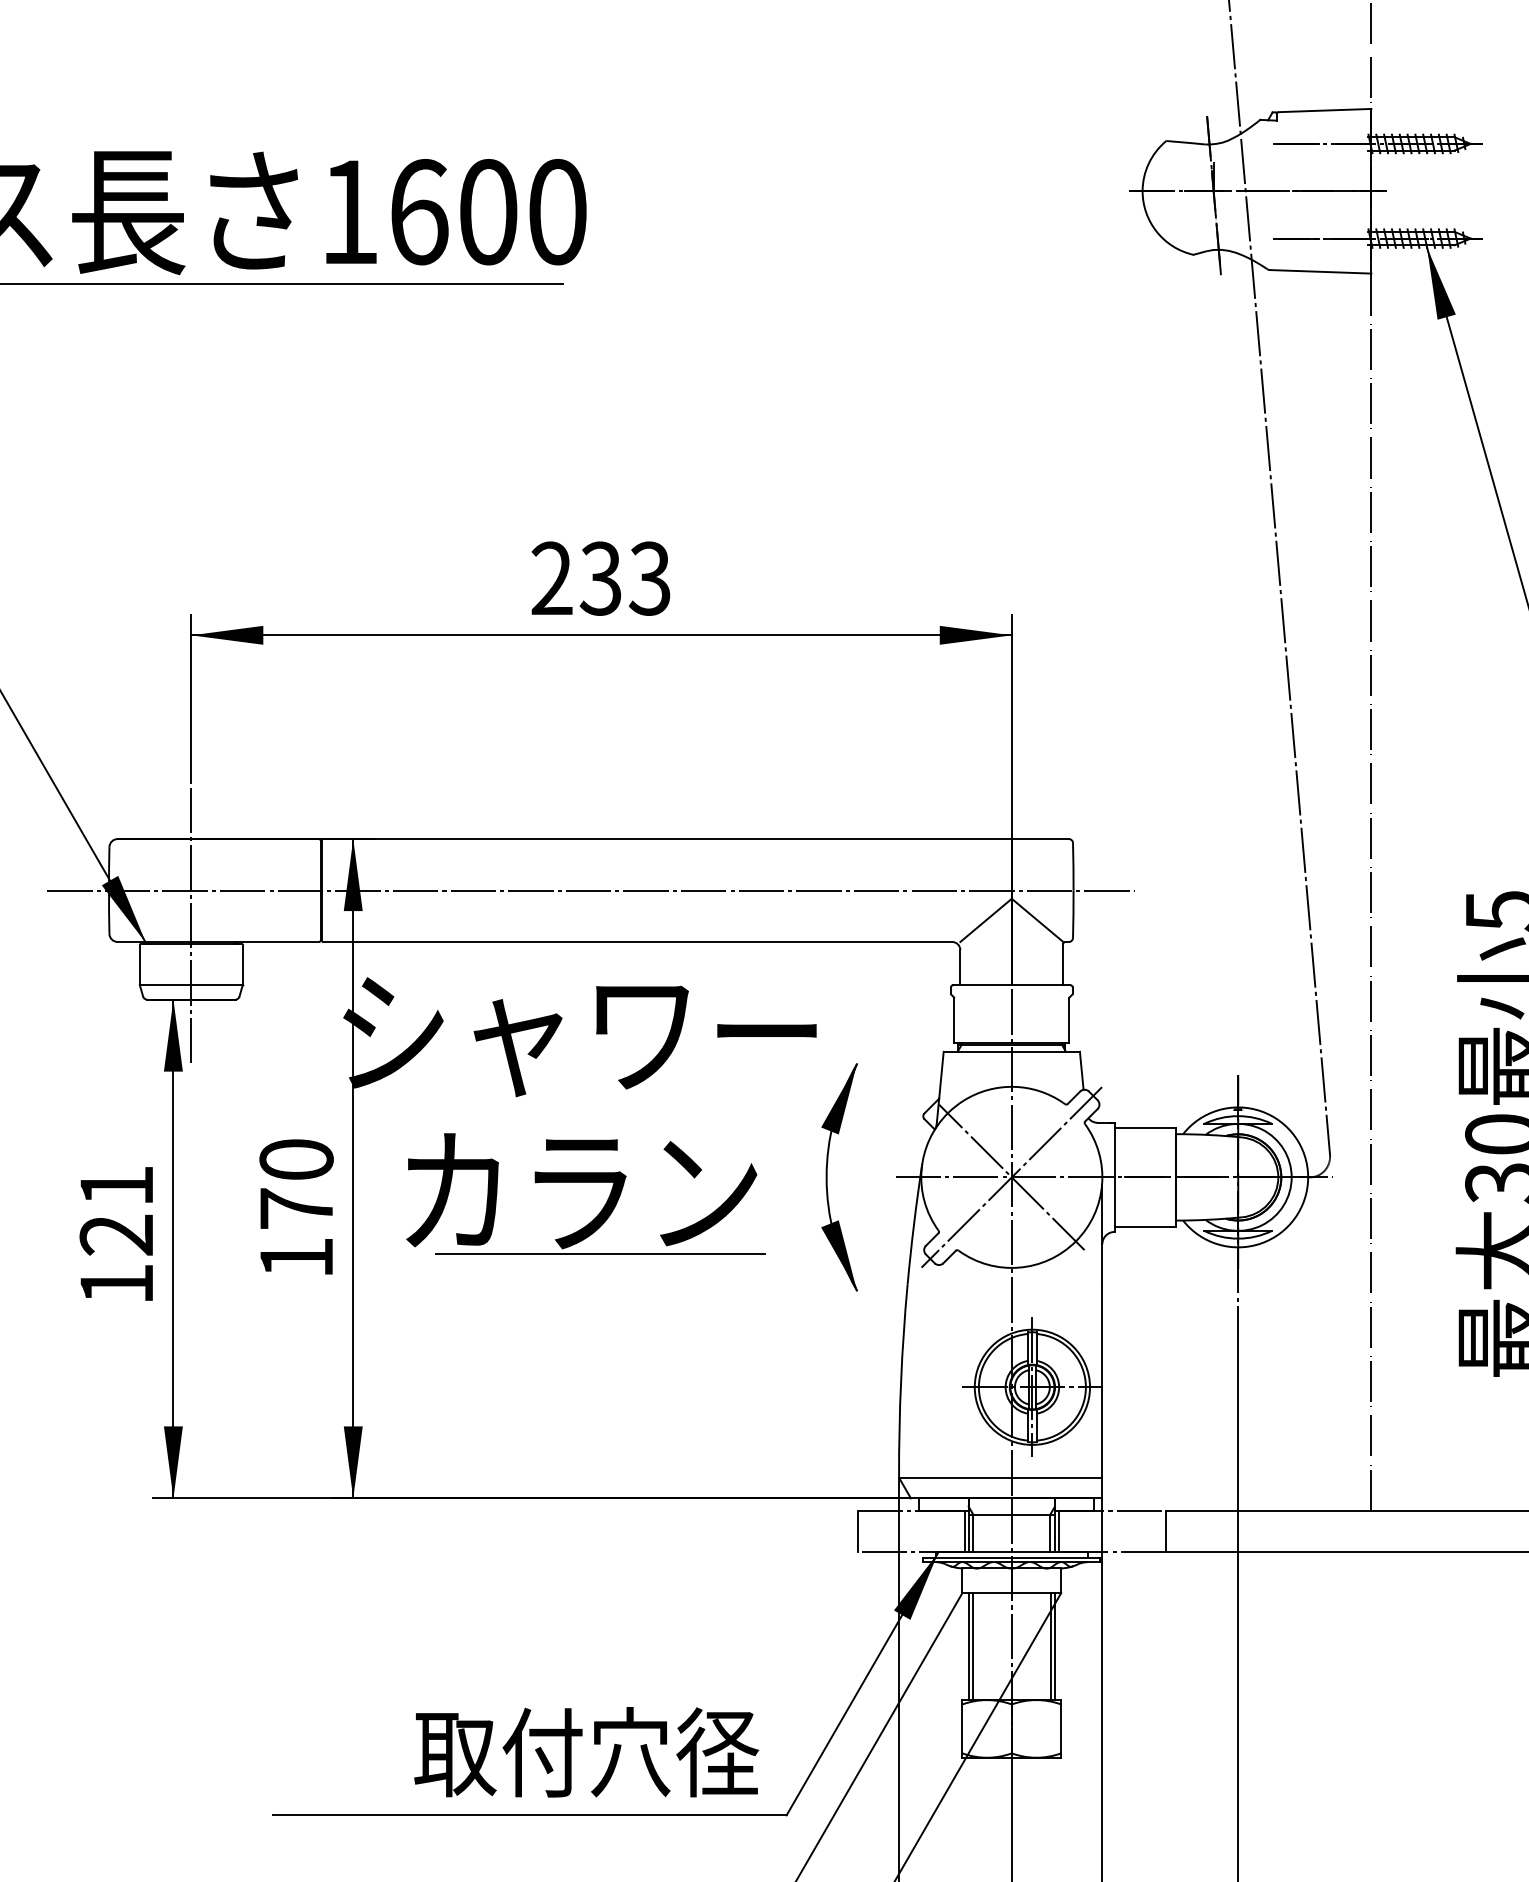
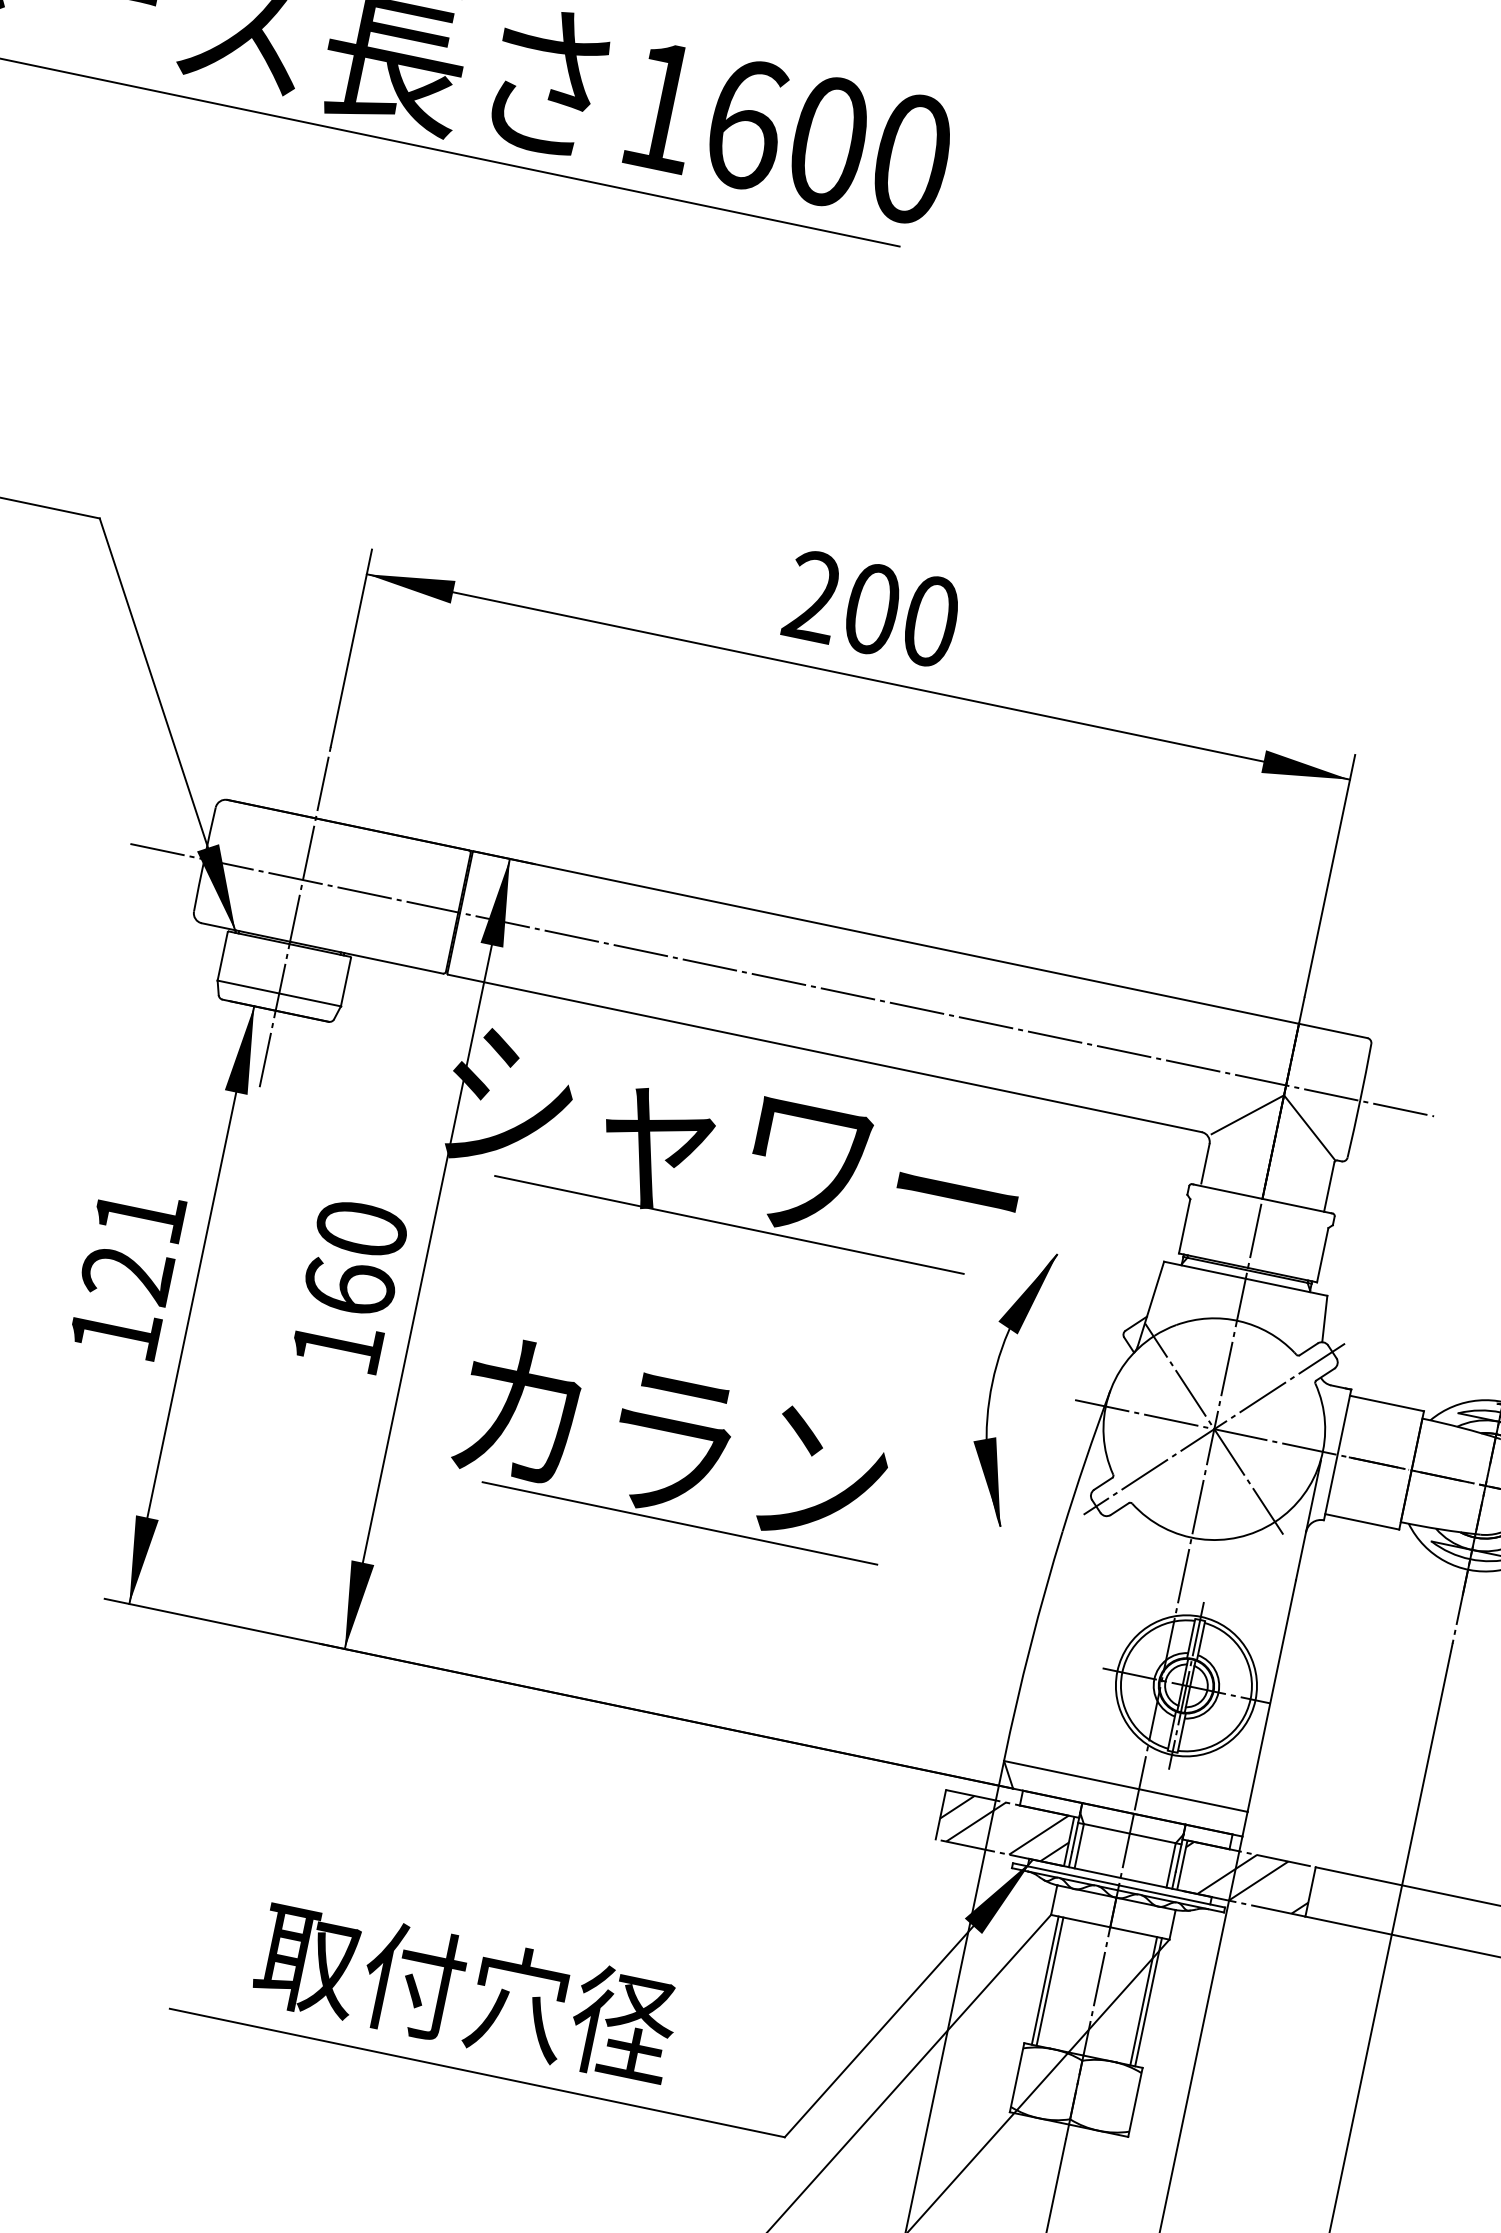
text: (624, 578) -> (900, 614), 233 -> 200
line: (589, 1095) -> (728, 1225), added
part: (585, 1182) -> (680, 1434), moved
text: (296, 1208) -> (349, 1287), 170 -> 160
hatch: (910, 1530) -> (1004, 1826), added
hatch: (1112, 1530) -> (1246, 1877), added
text: (586, 1752) -> (466, 1992), moved

